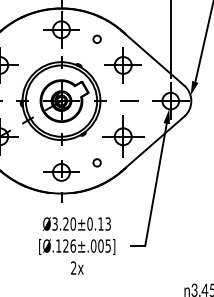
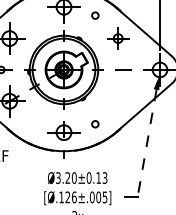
part: (122, 65) -> (117, 38), size x0.6
part: (123, 136) -> (118, 101), removed
line: (155, 185) -> (146, 144), solid -> dashed

